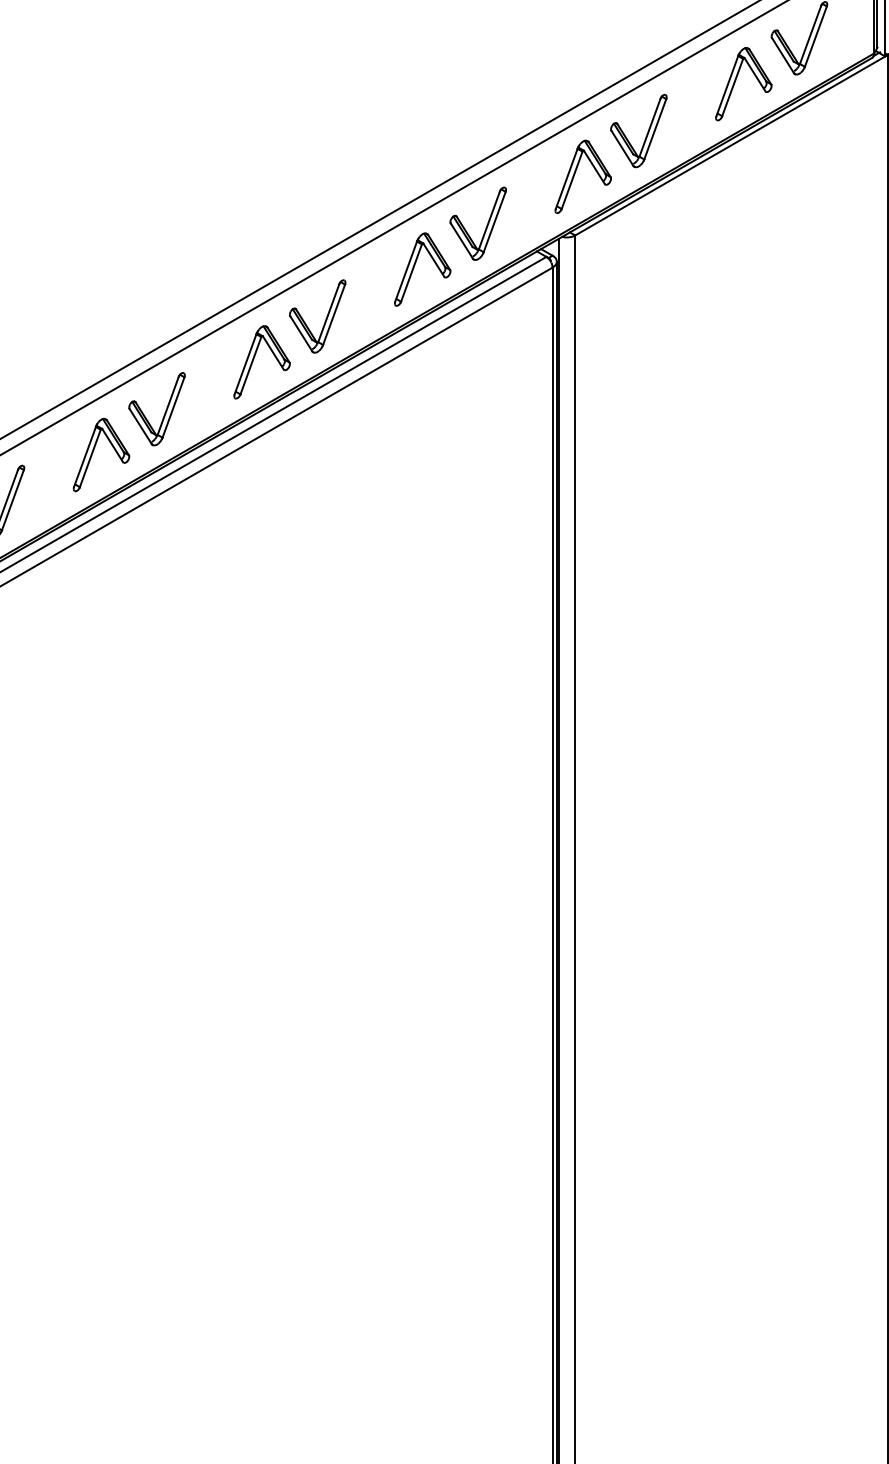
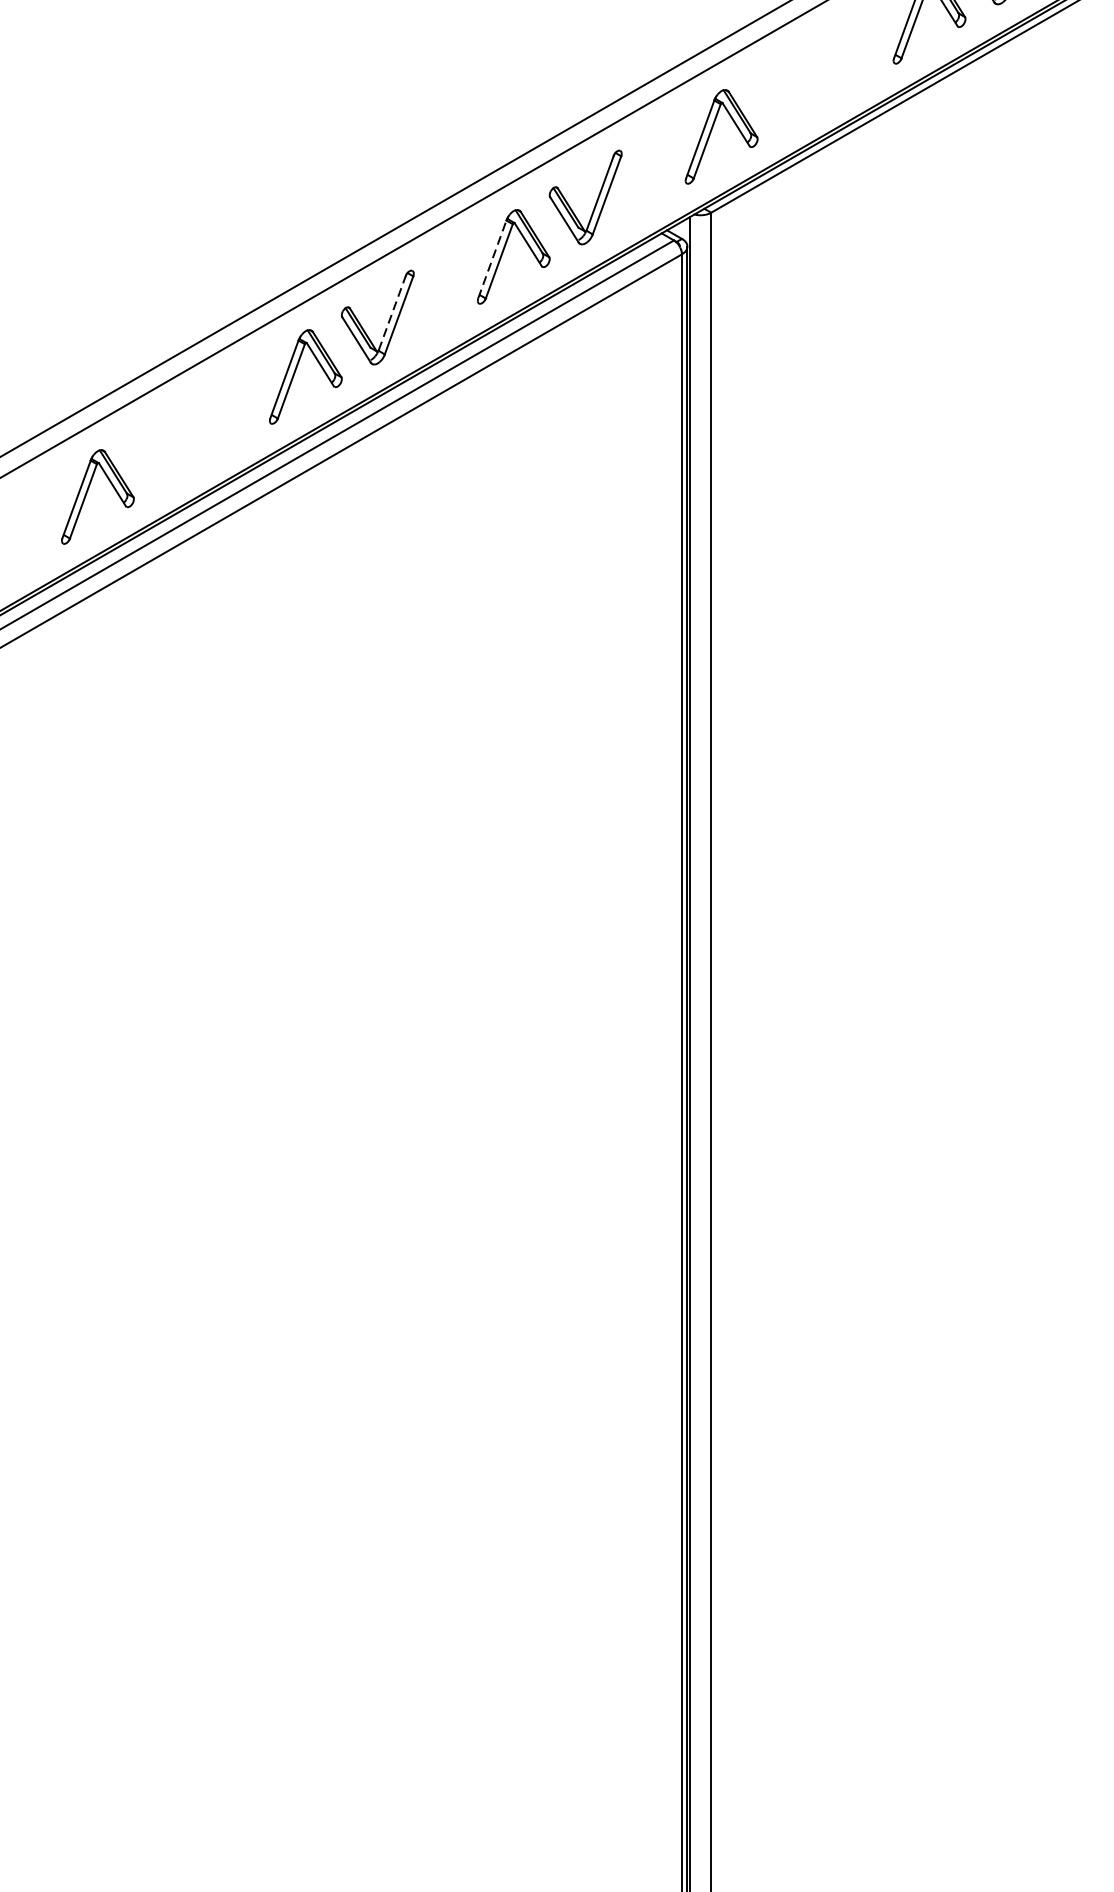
part: (646, 134) -> (803, 81), removed
line: (406, 270) -> (492, 258), solid -> dashed
line: (329, 312) -> (393, 312), solid -> dashed
part: (164, 412) -> (179, 441), removed

